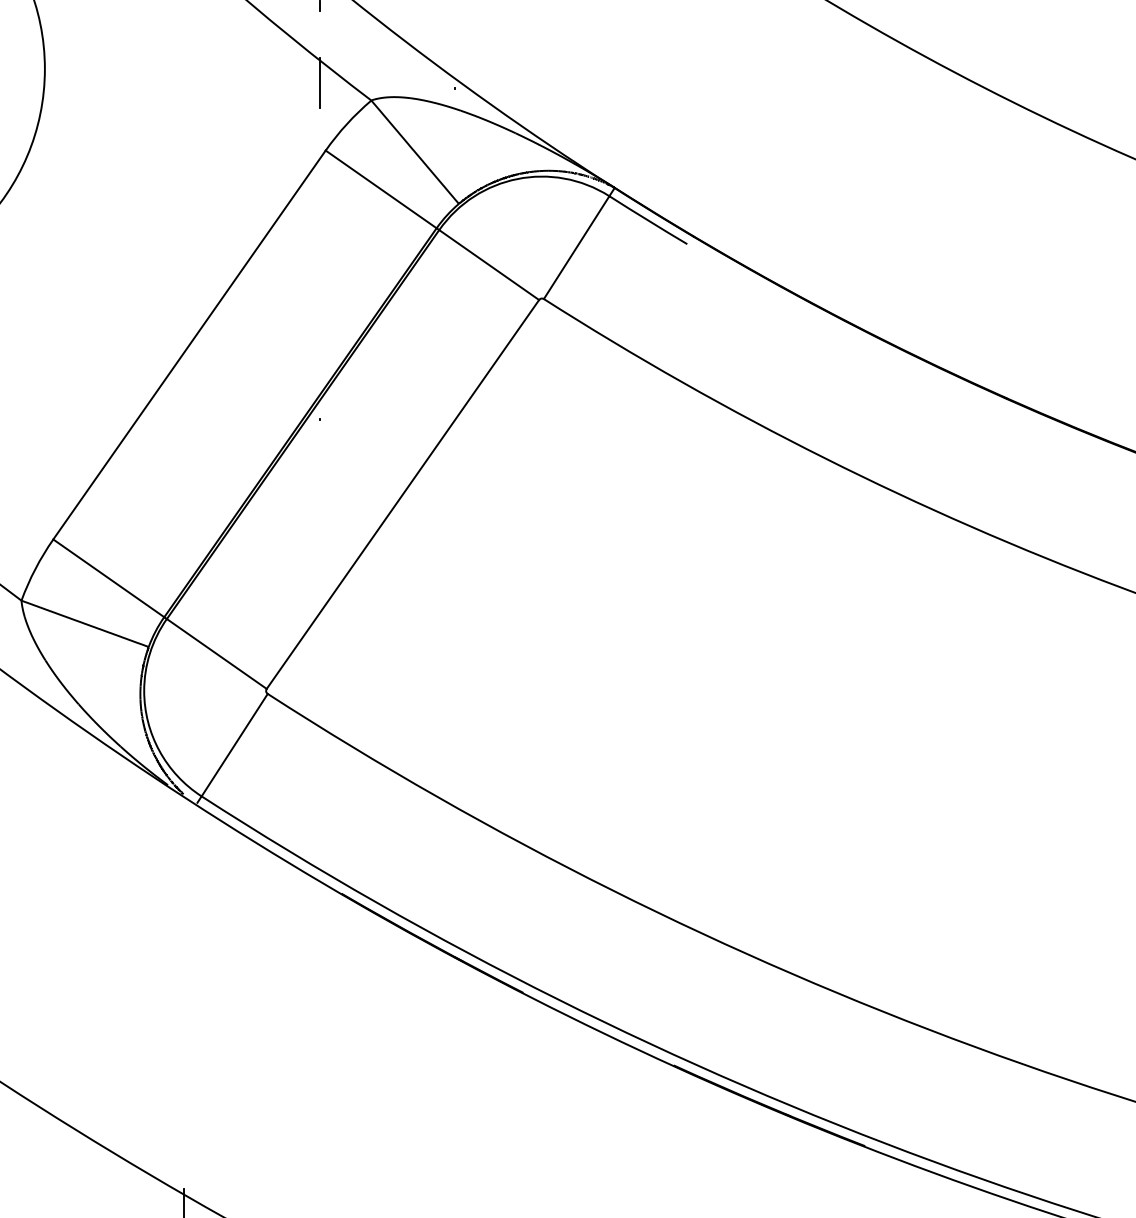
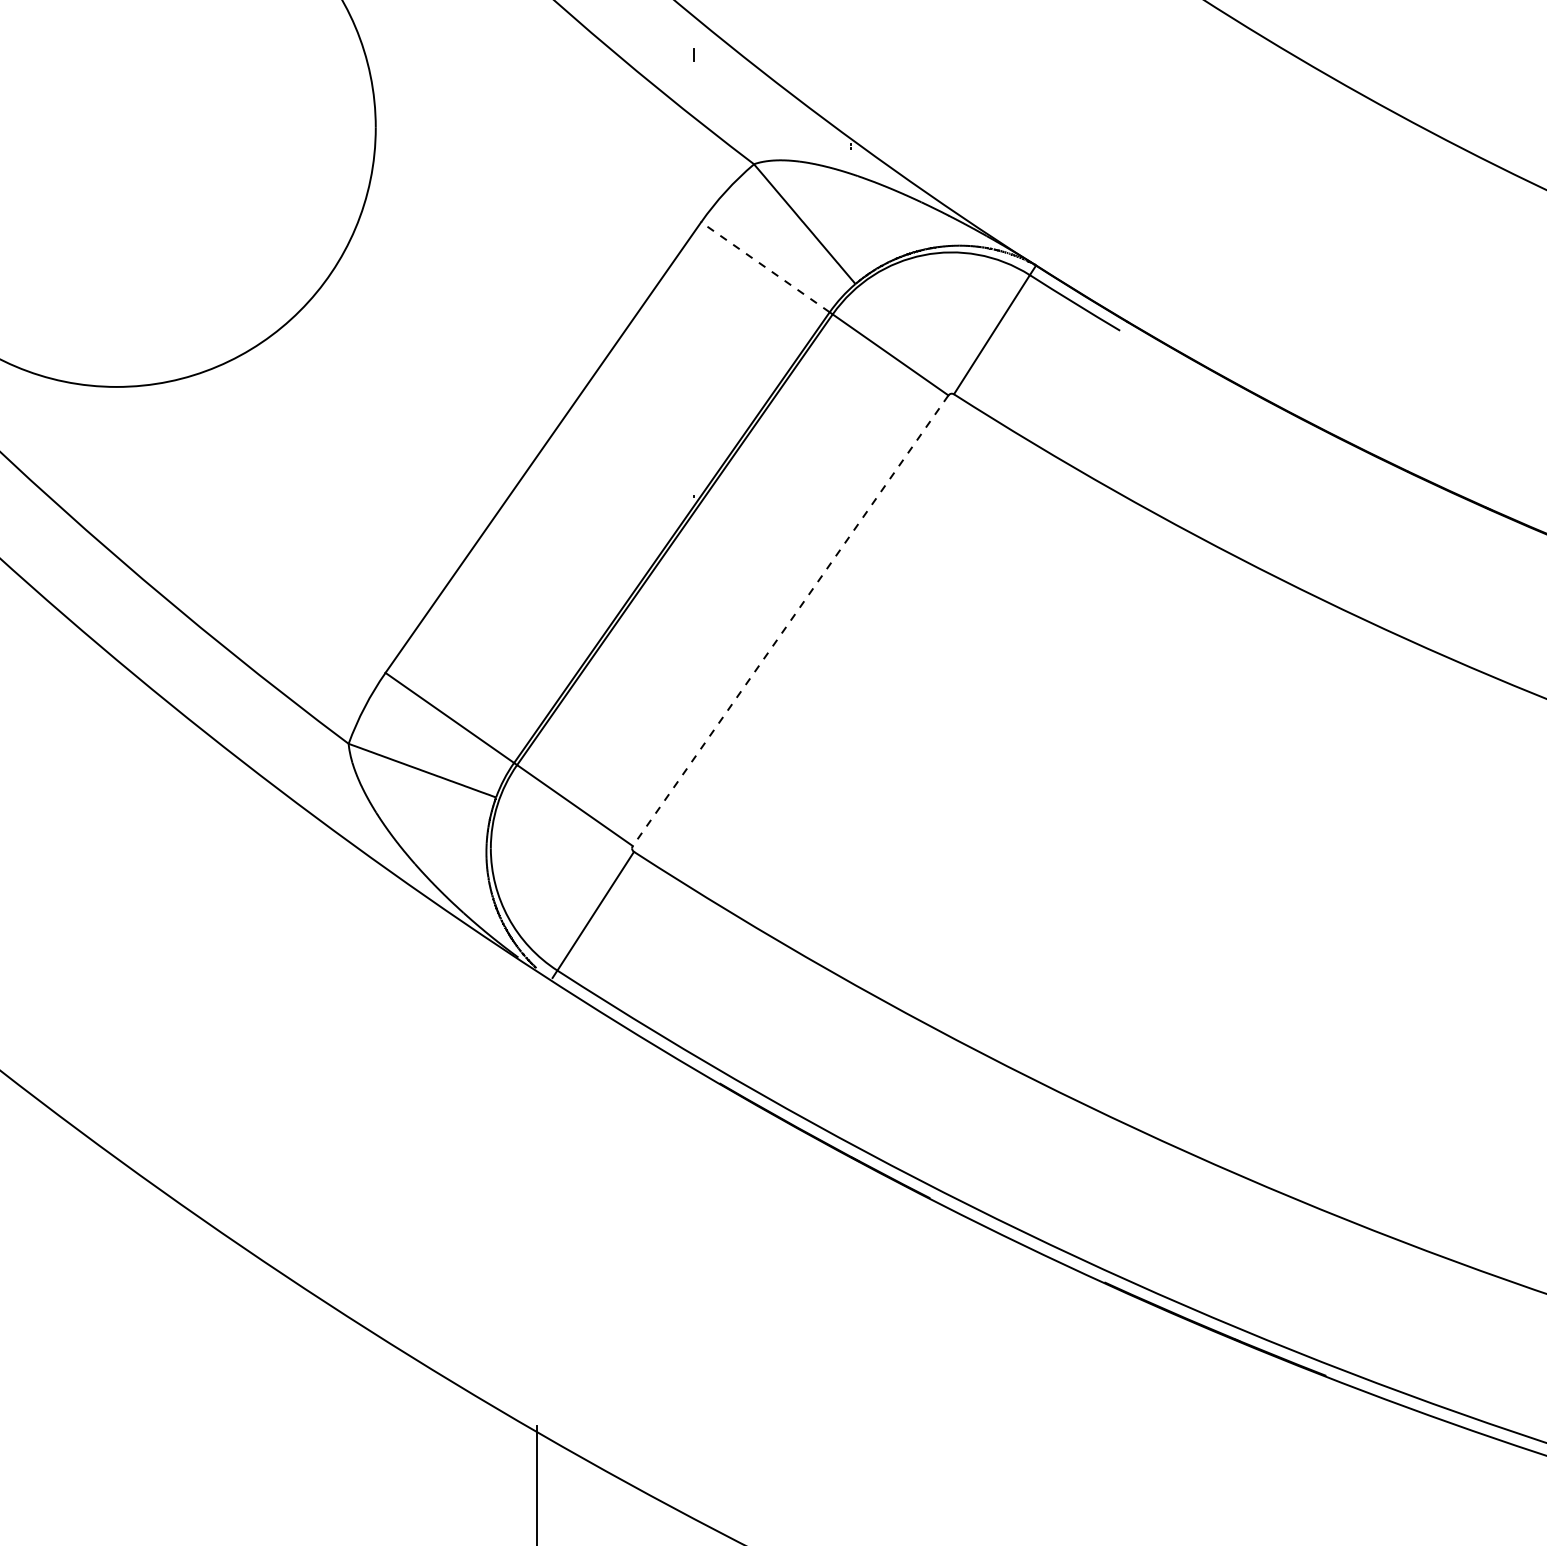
line: (319, 82) -> (694, 143), removed
line: (381, 188) -> (765, 266), solid -> dashed
line: (402, 495) -> (790, 621), solid -> dashed

